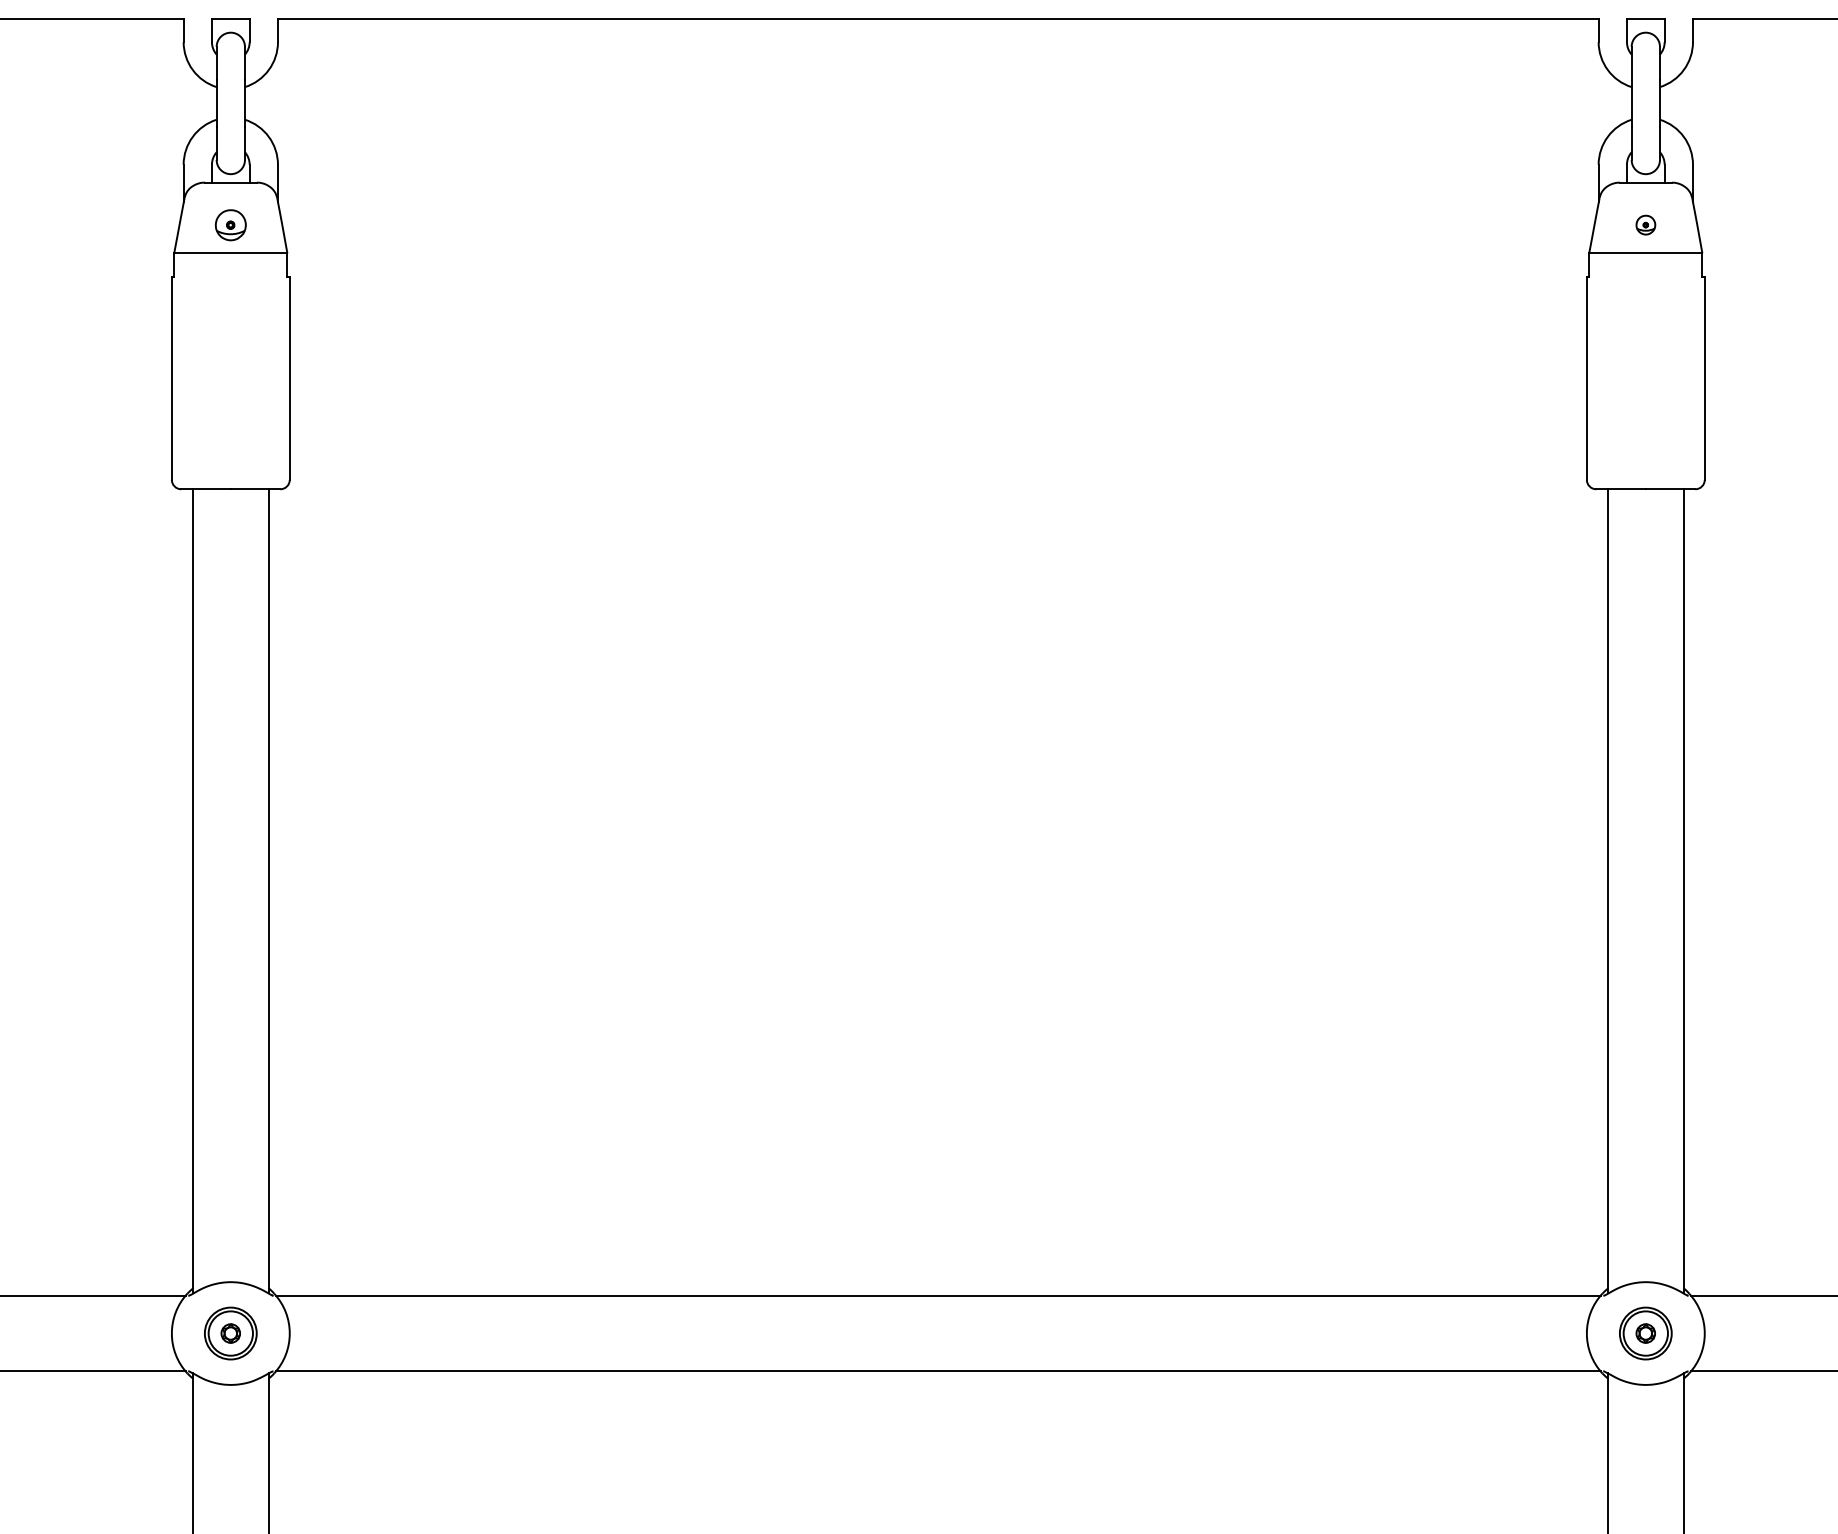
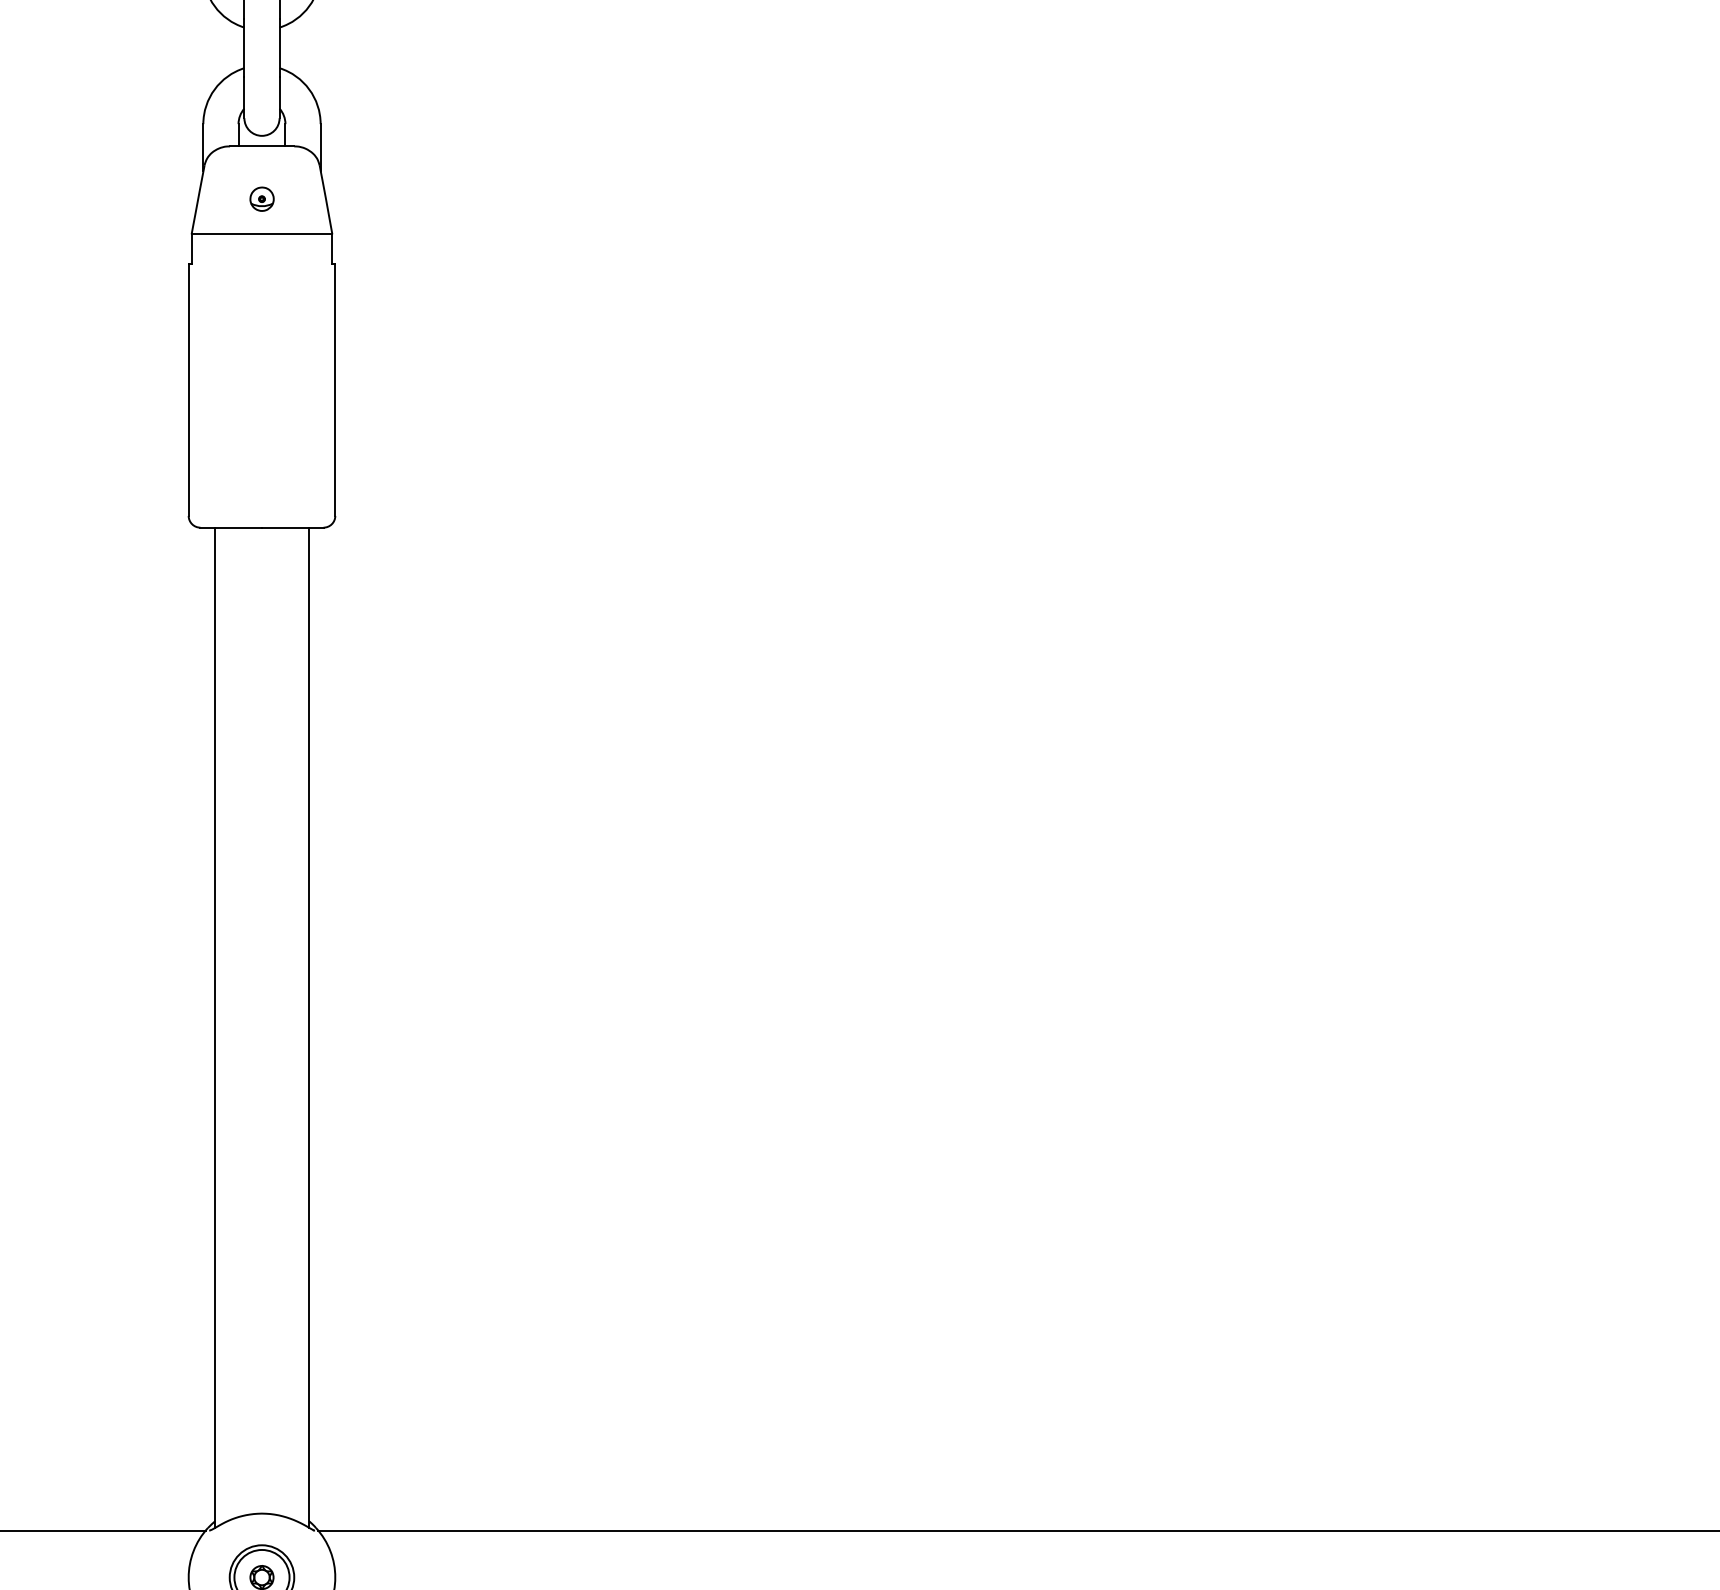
part: (230, 224) -> (261, 198), size x0.62

